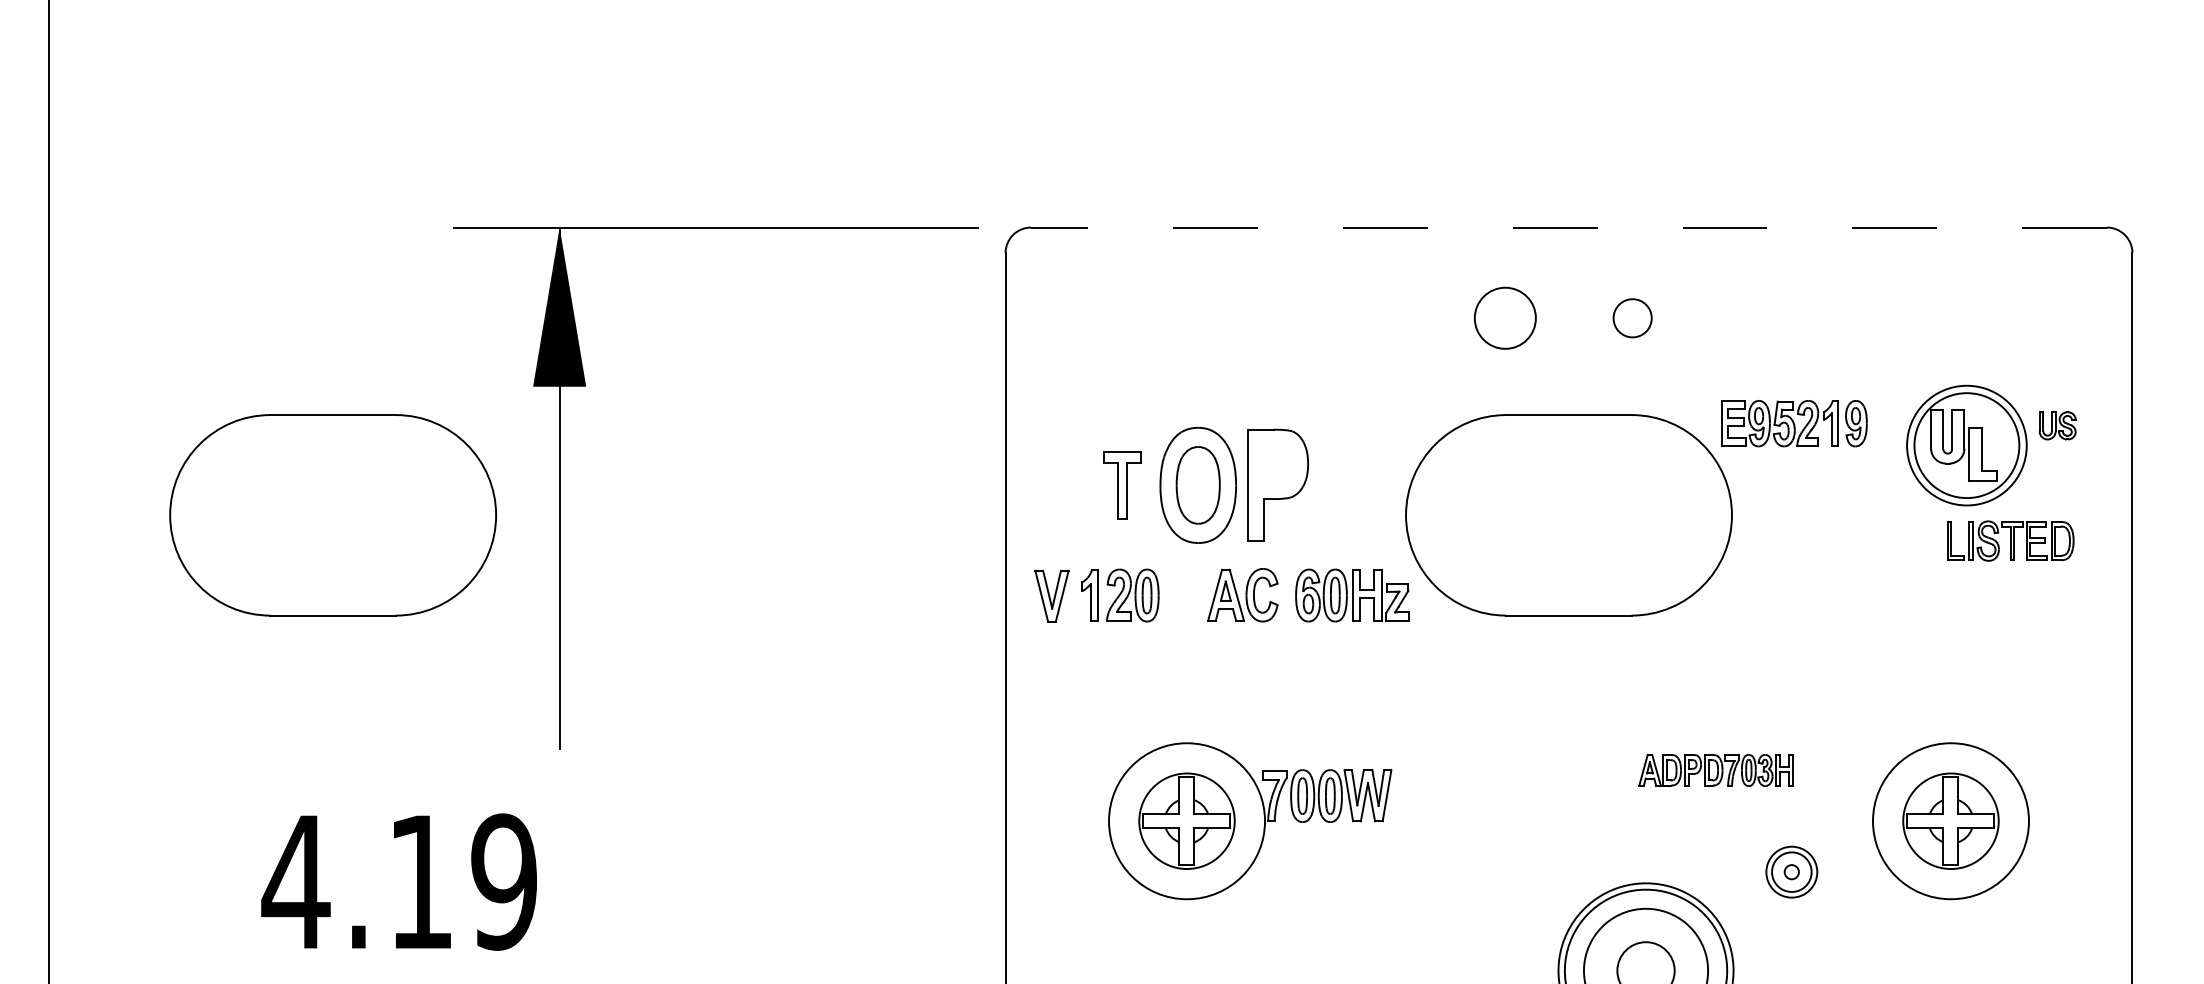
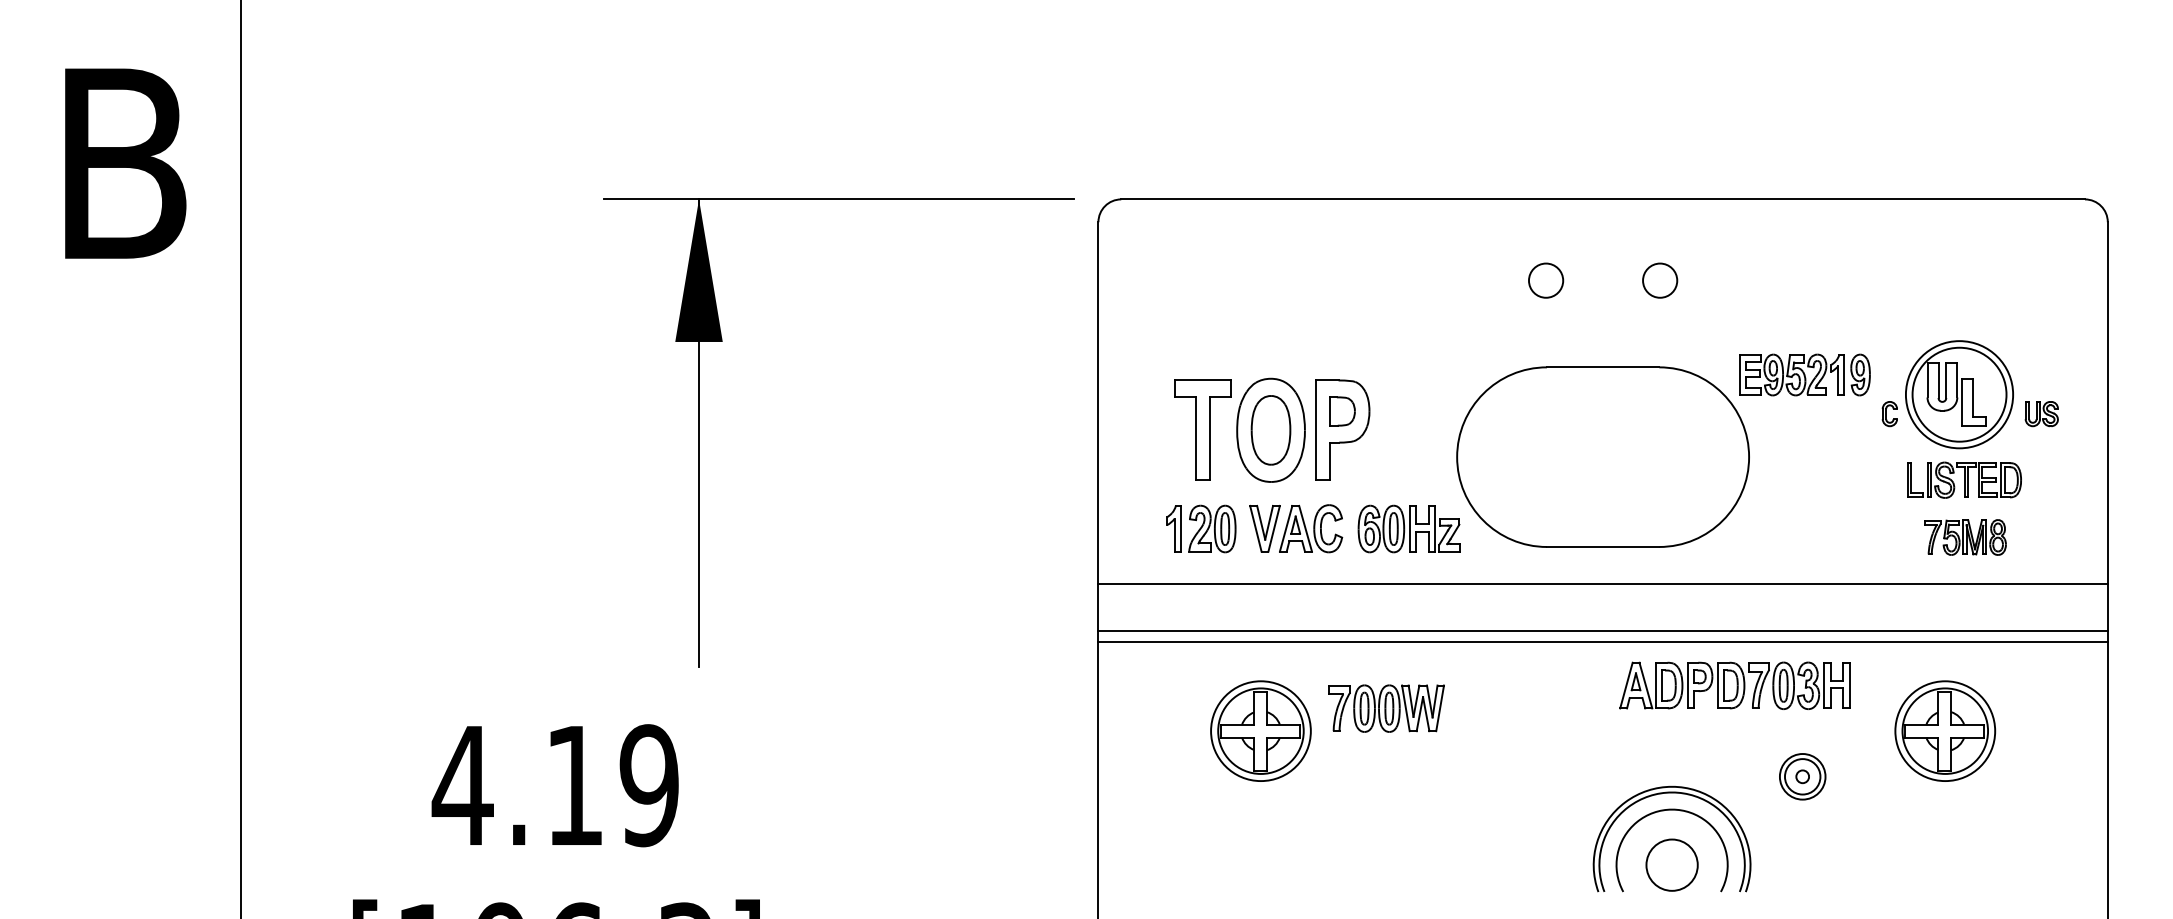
line: (1569, 227) -> (1603, 199), dashed -> solid
circle: (1505, 318) -> (1546, 280), size x0.62
part: (2057, 426) -> (2041, 414), moved
part: (1278, 464) -> (1342, 411), added
part: (1888, 467) -> (1889, 414), added
part: (1121, 484) -> (1202, 429), size x1.67
part: (332, 514) -> (495, 456), removed
part: (2010, 540) -> (1964, 479), moved
part: (1051, 596) -> (1264, 528), moved
part: (1973, 605) -> (1965, 537), added
line: (1568, 657) -> (1602, 584), added
line: (1568, 708) -> (1602, 630), added
line: (1568, 722) -> (1602, 642), added
part: (1715, 770) -> (1734, 685), size x1.67
circle: (1186, 821) -> (1260, 731), size x0.71
circle: (1951, 821) -> (1945, 731), size x0.71

